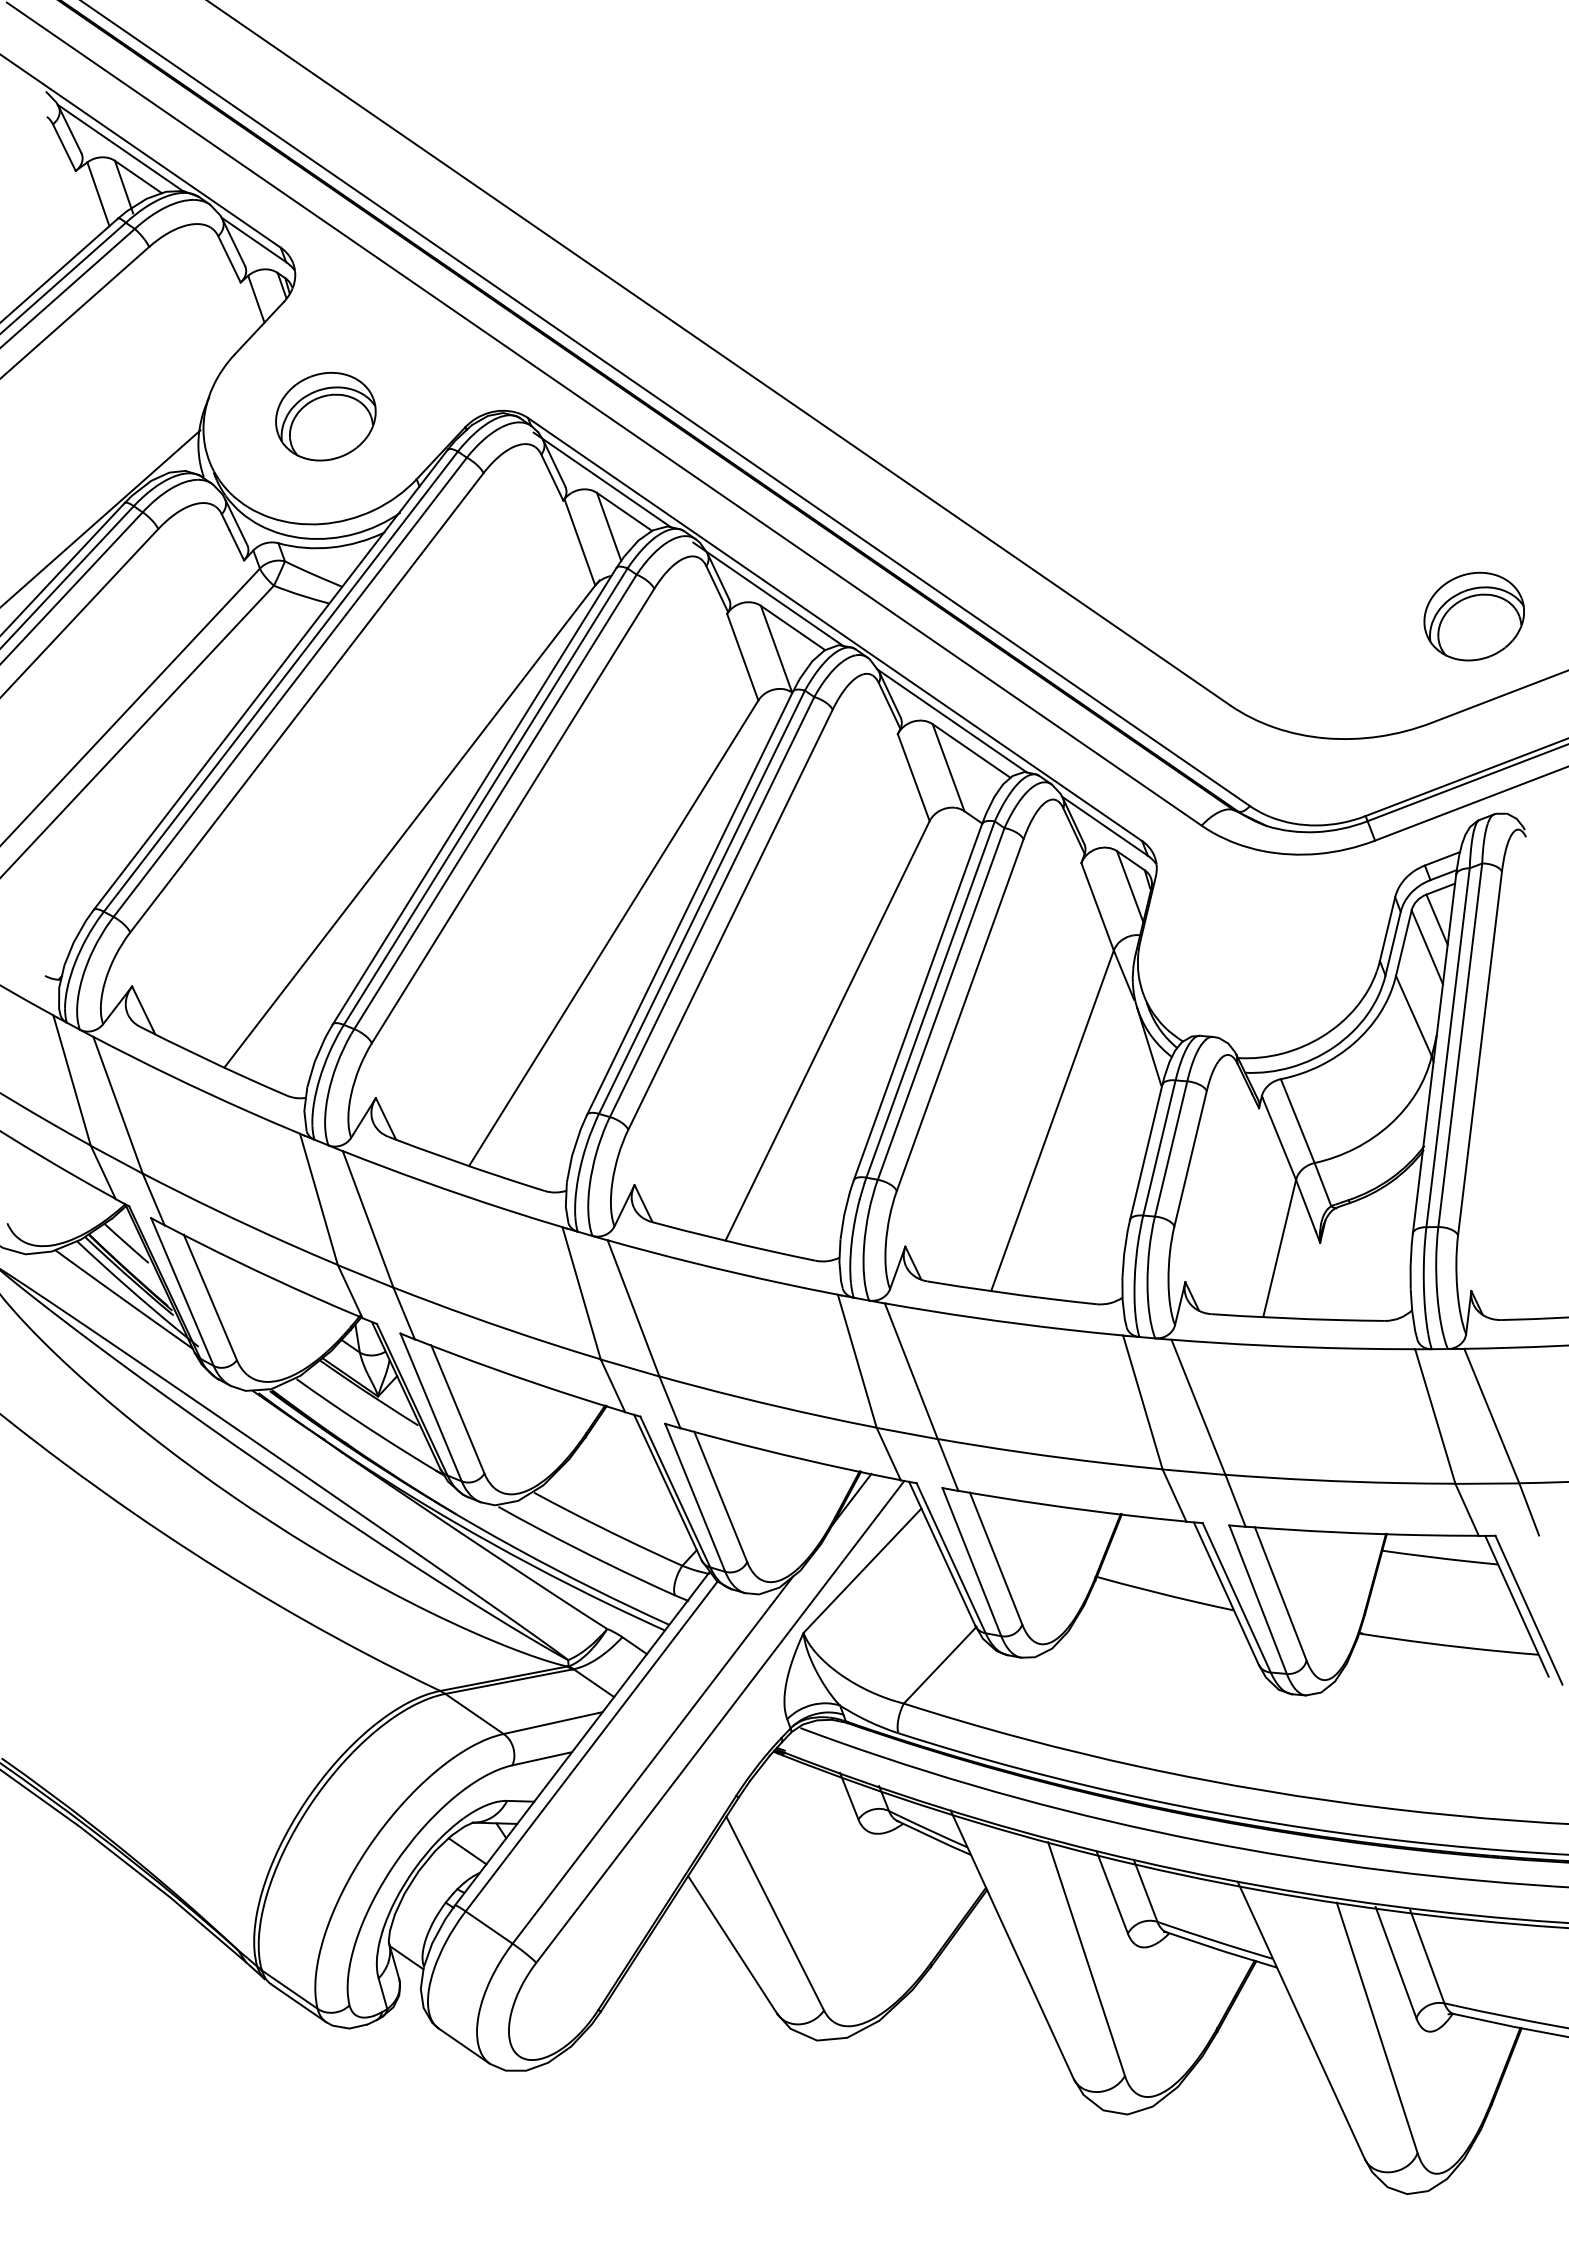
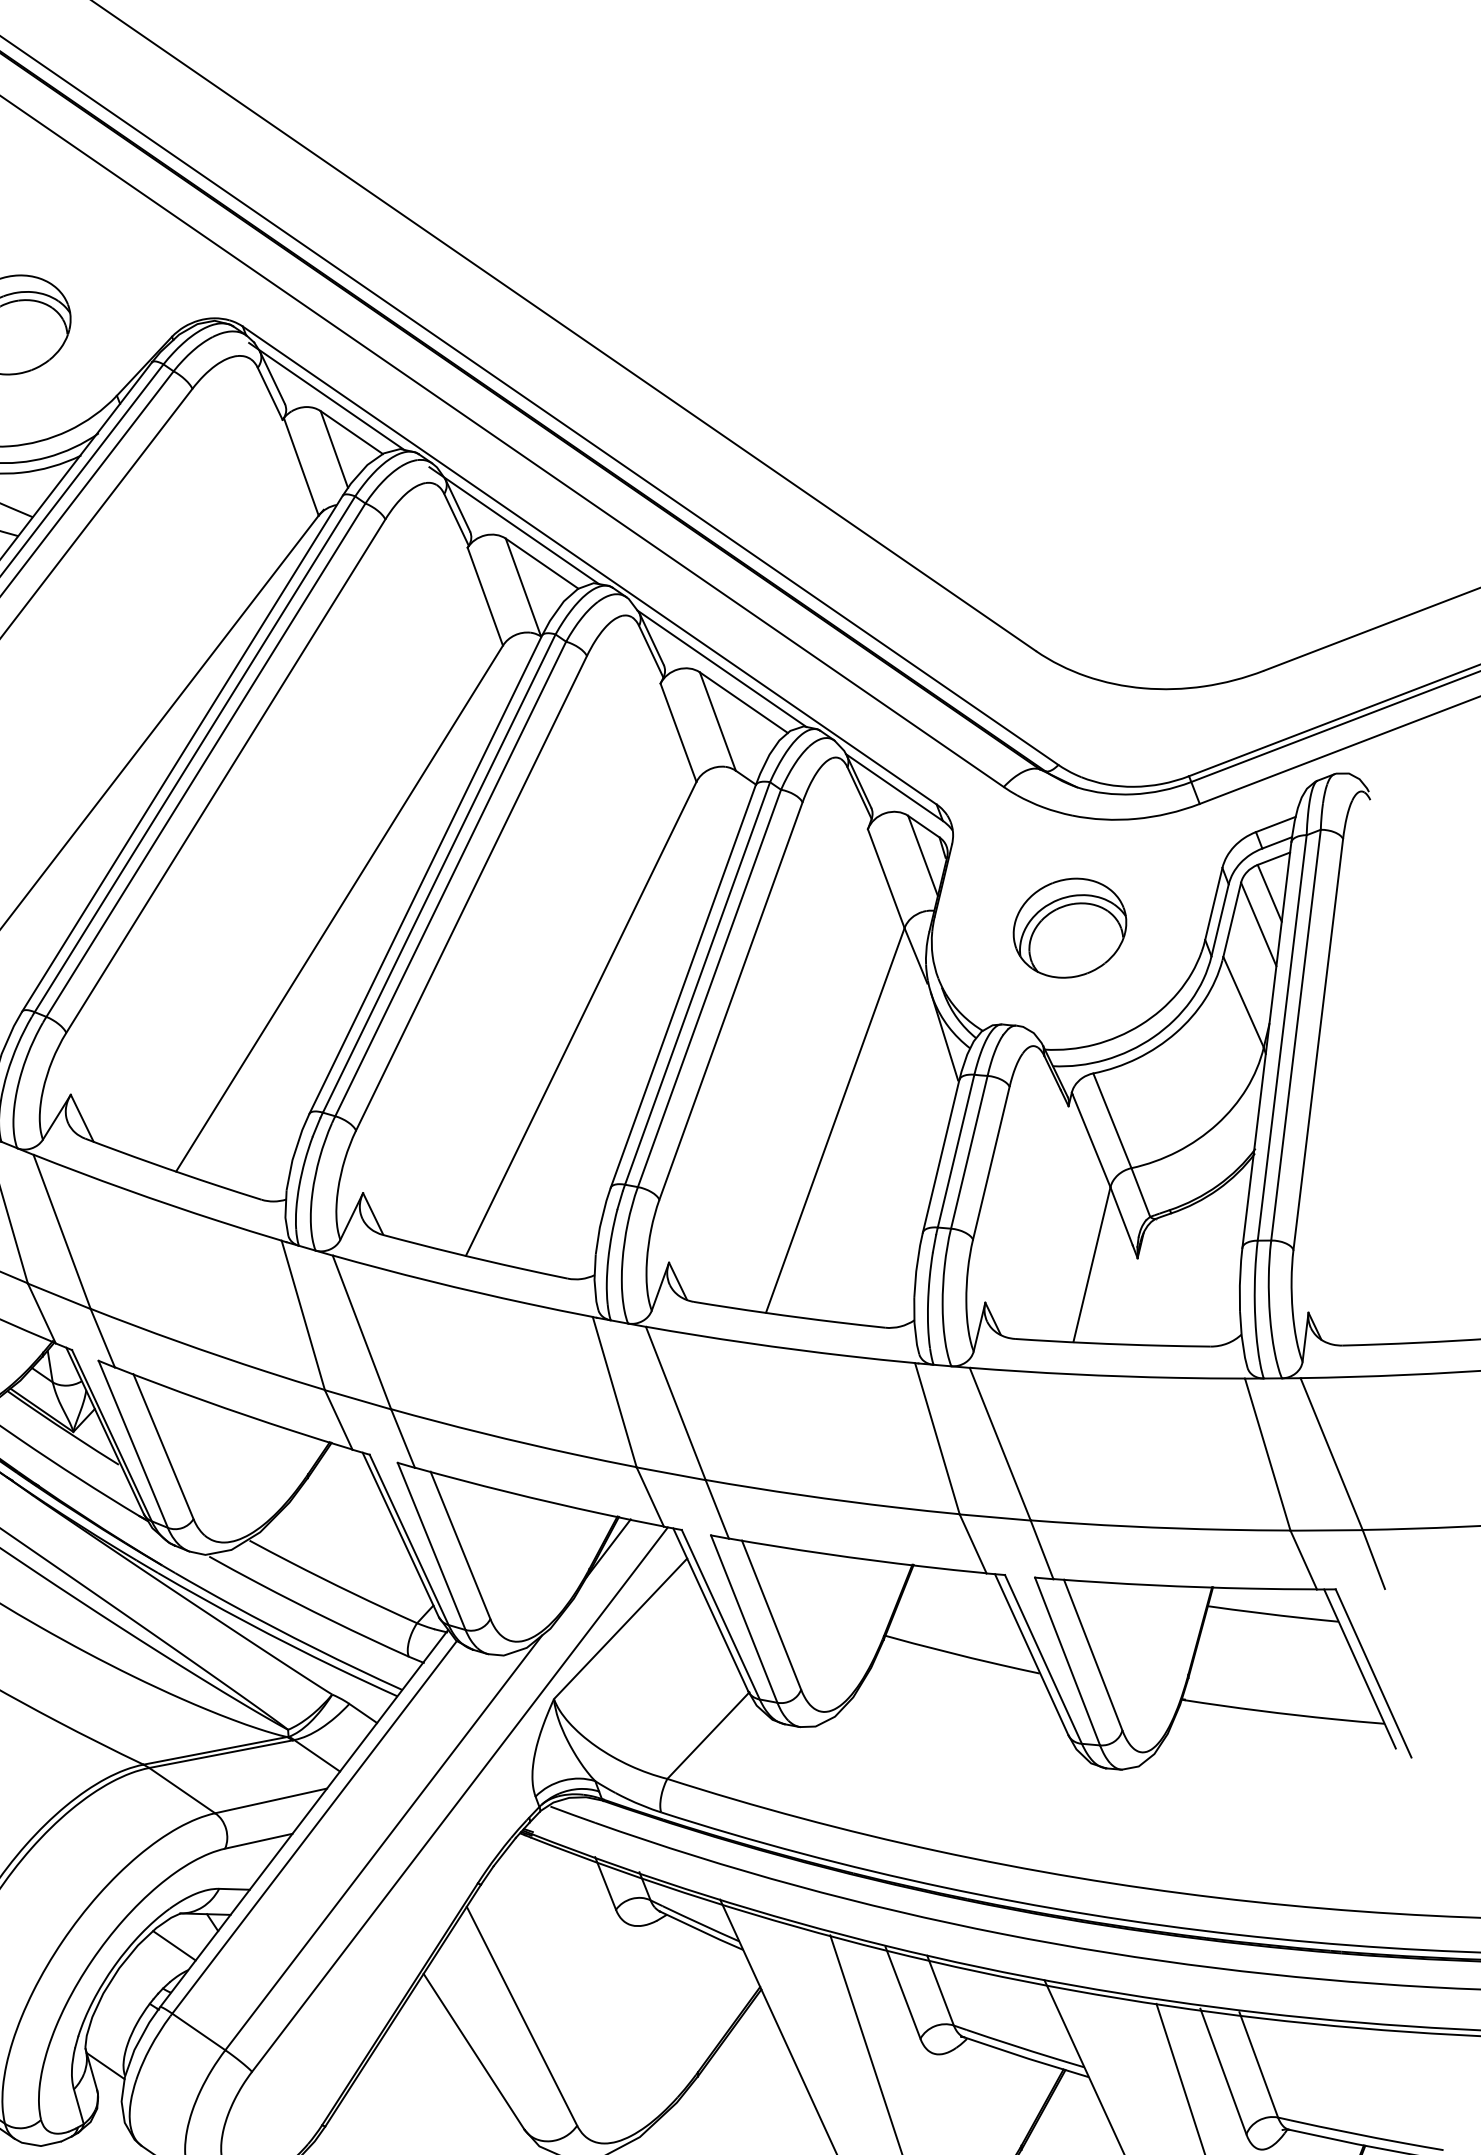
part: (1473, 616) -> (1069, 928), moved

